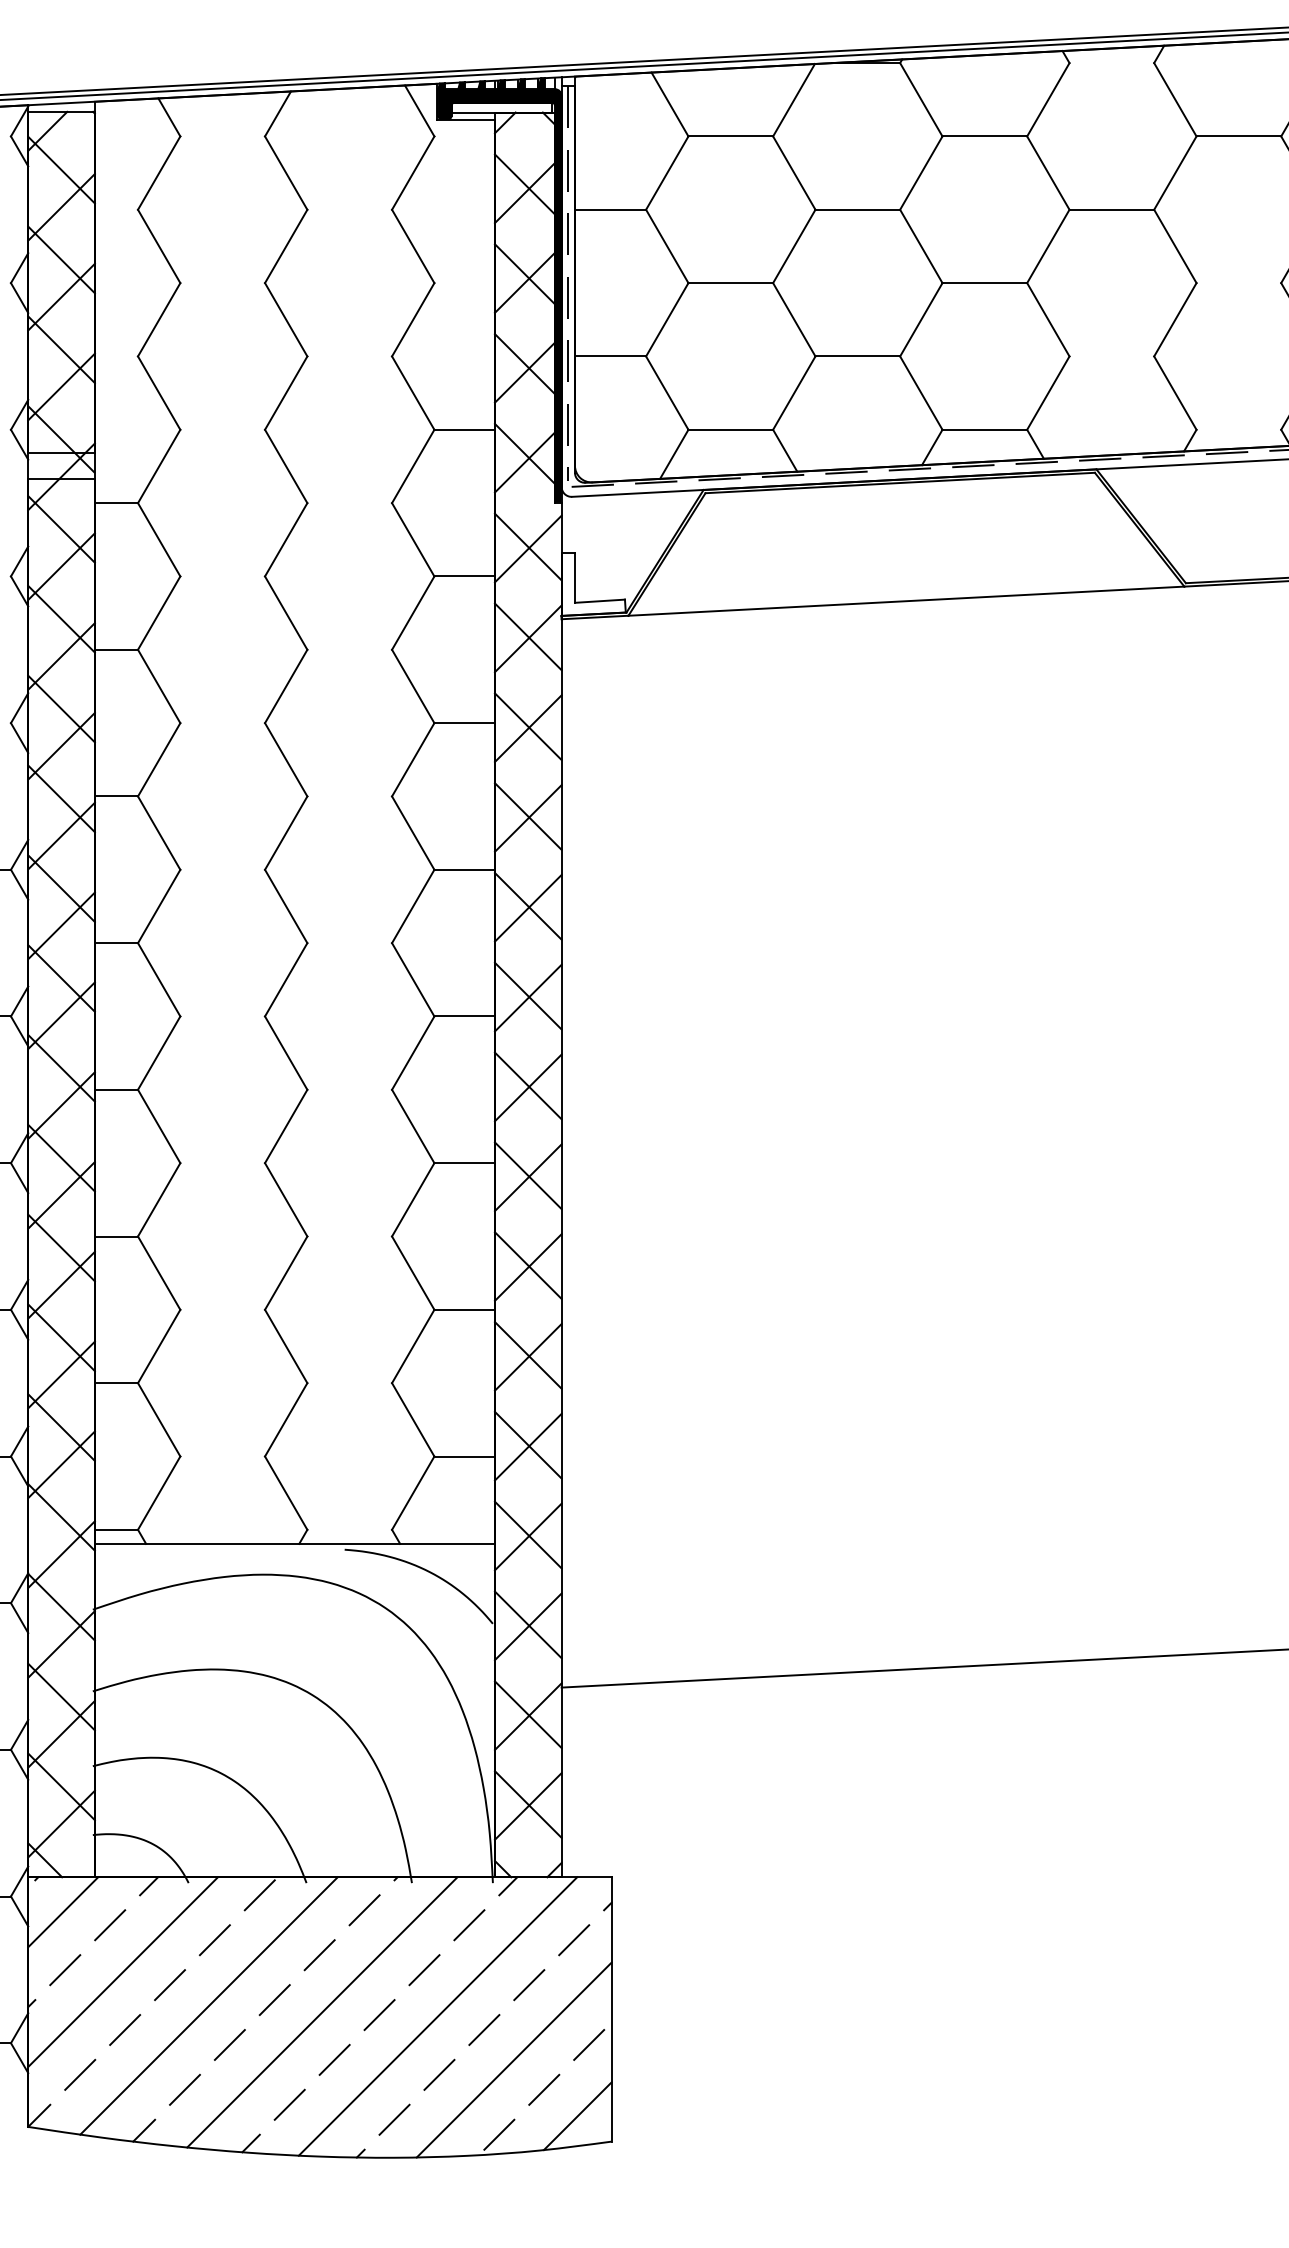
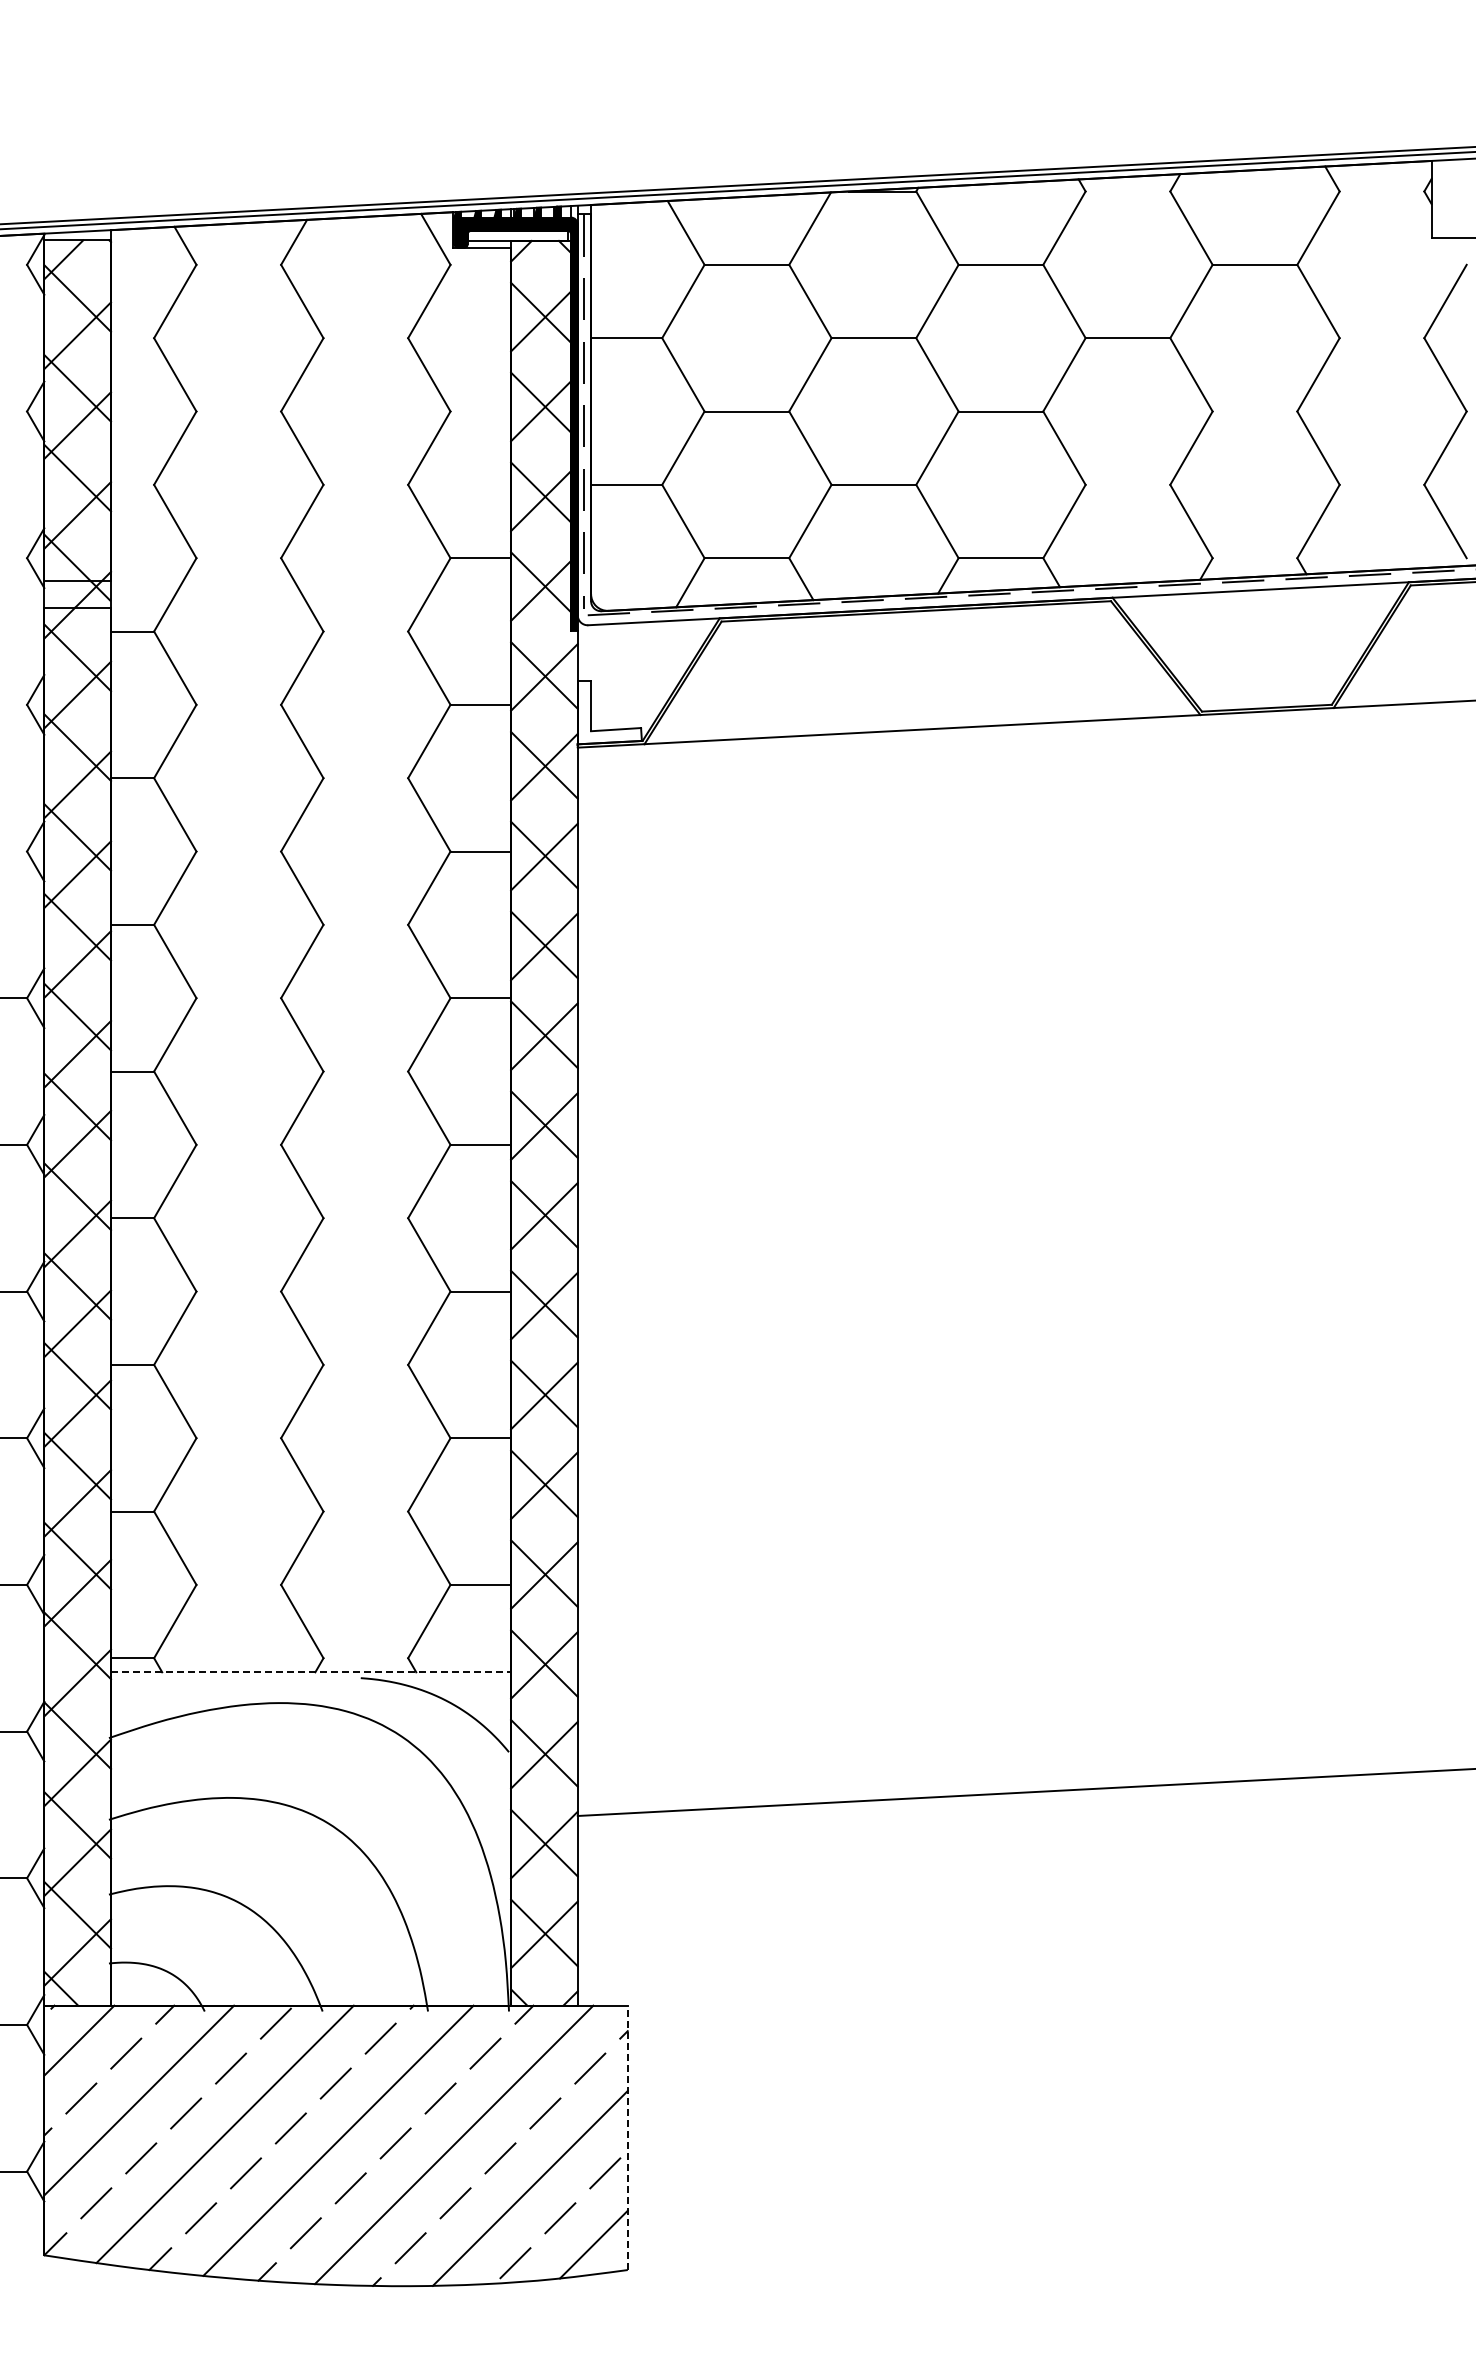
line: (295, 1544) -> (311, 1672), solid -> dashed
line: (611, 2009) -> (627, 2137), solid -> dashed

